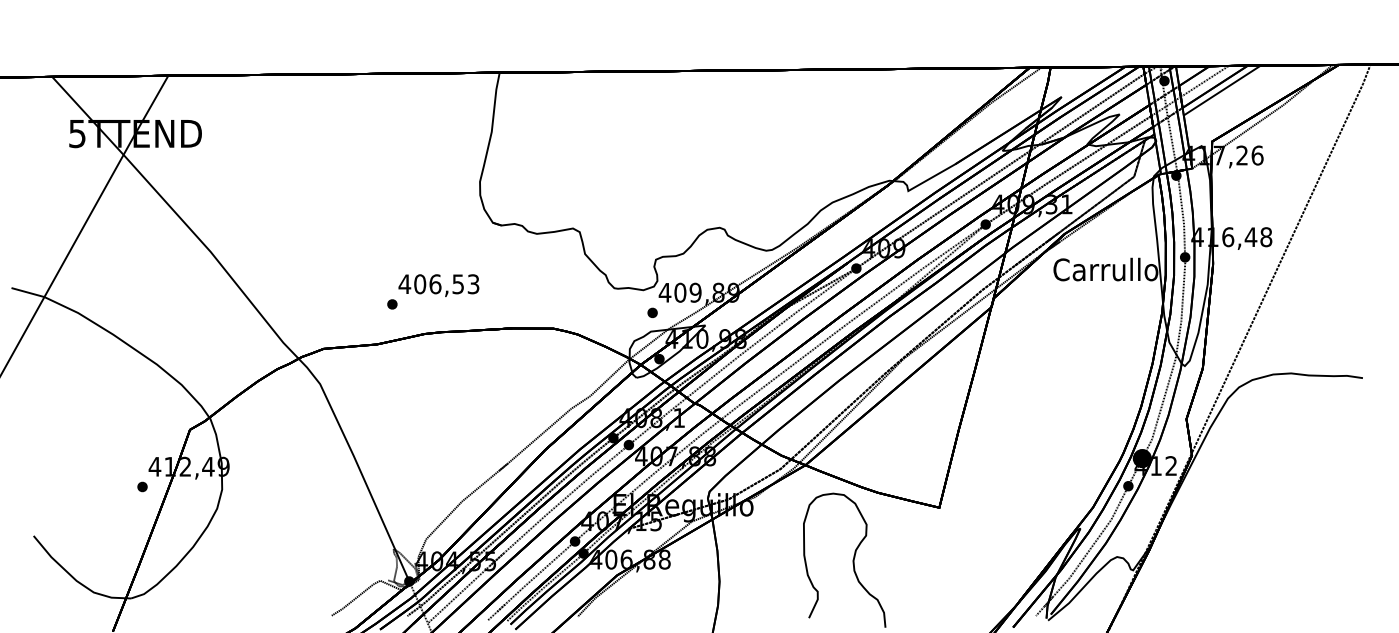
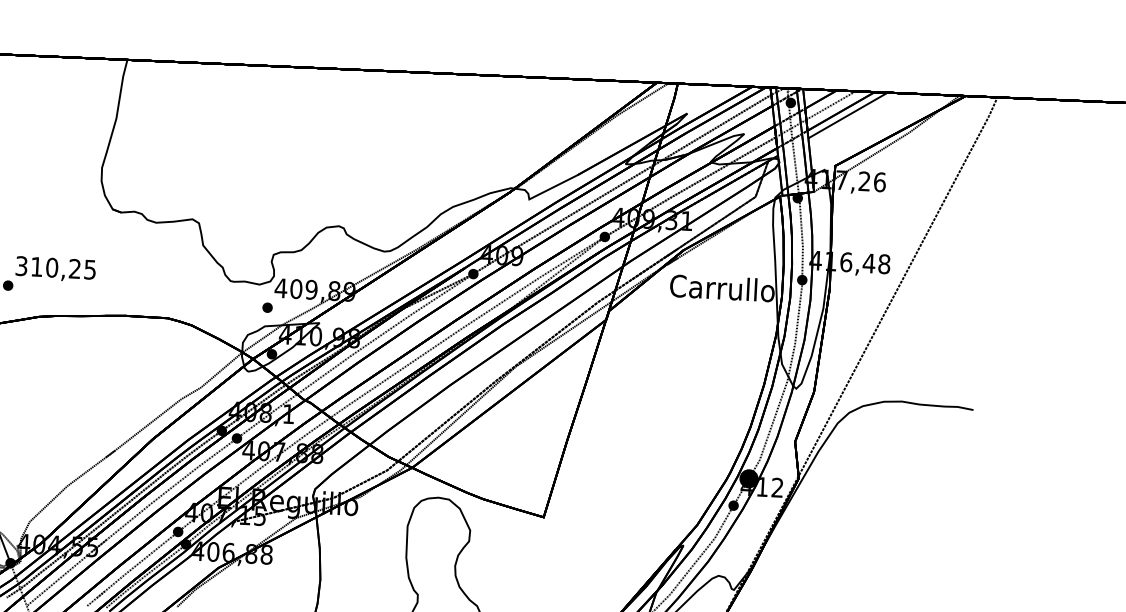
text: (438, 284) -> (55, 268), 406,53 -> 310,25

